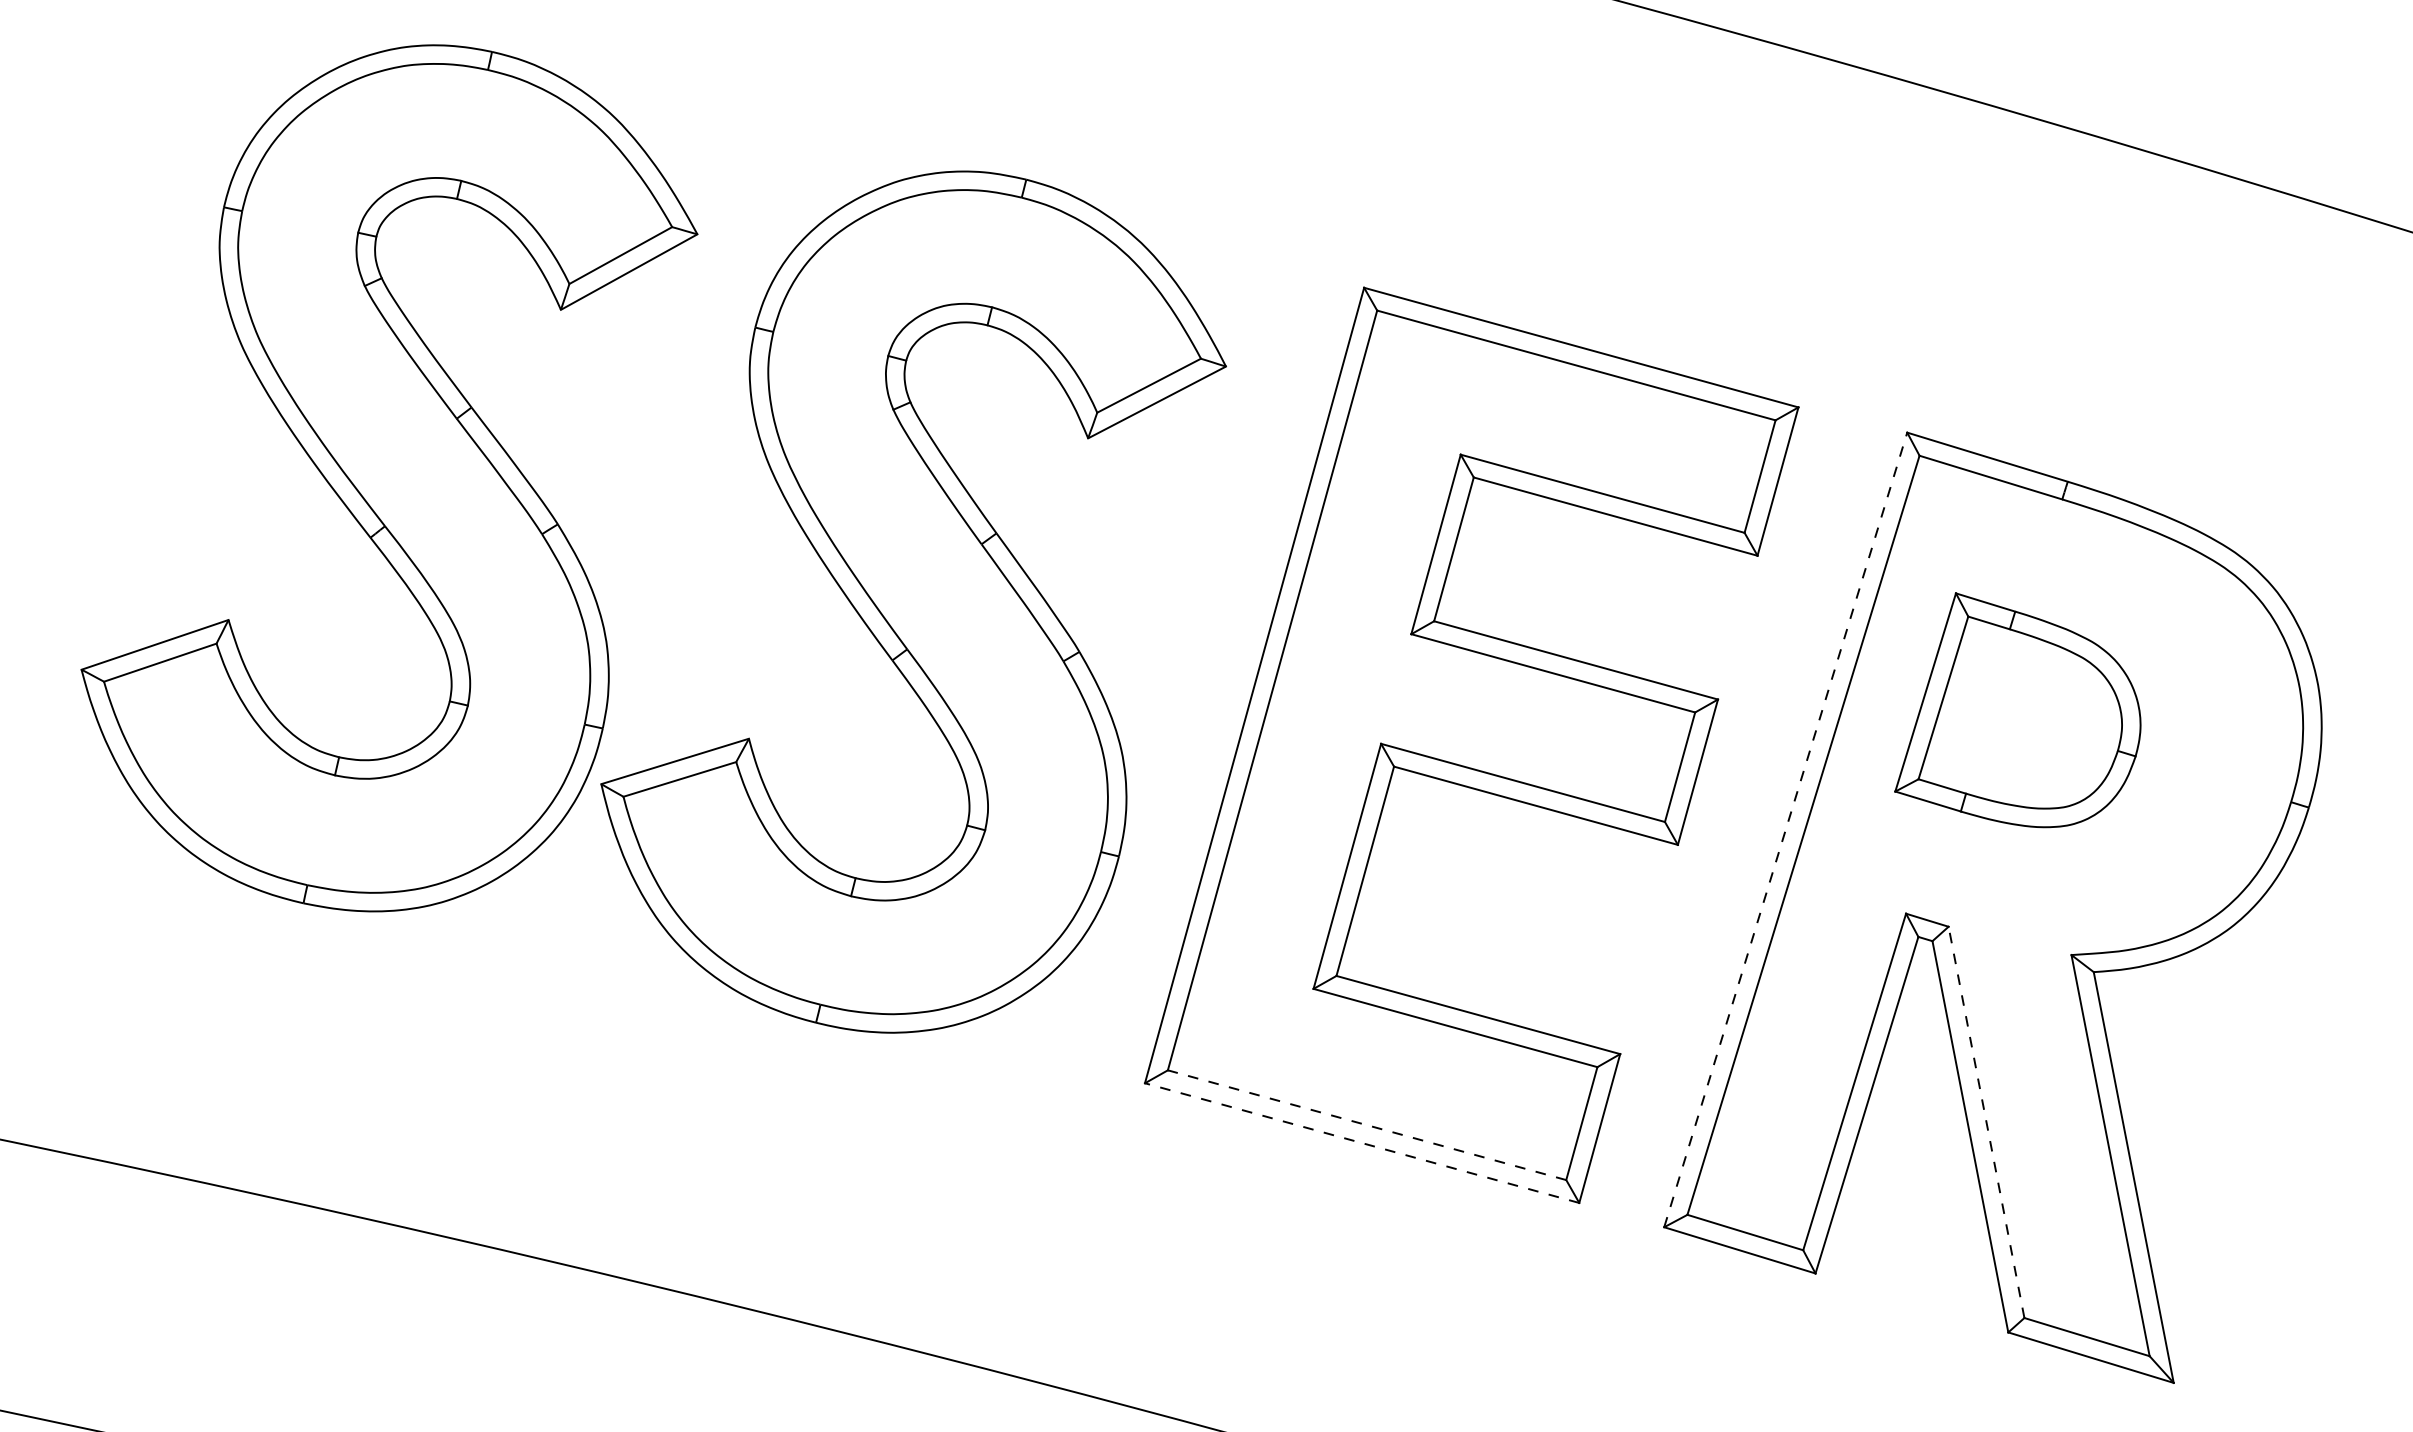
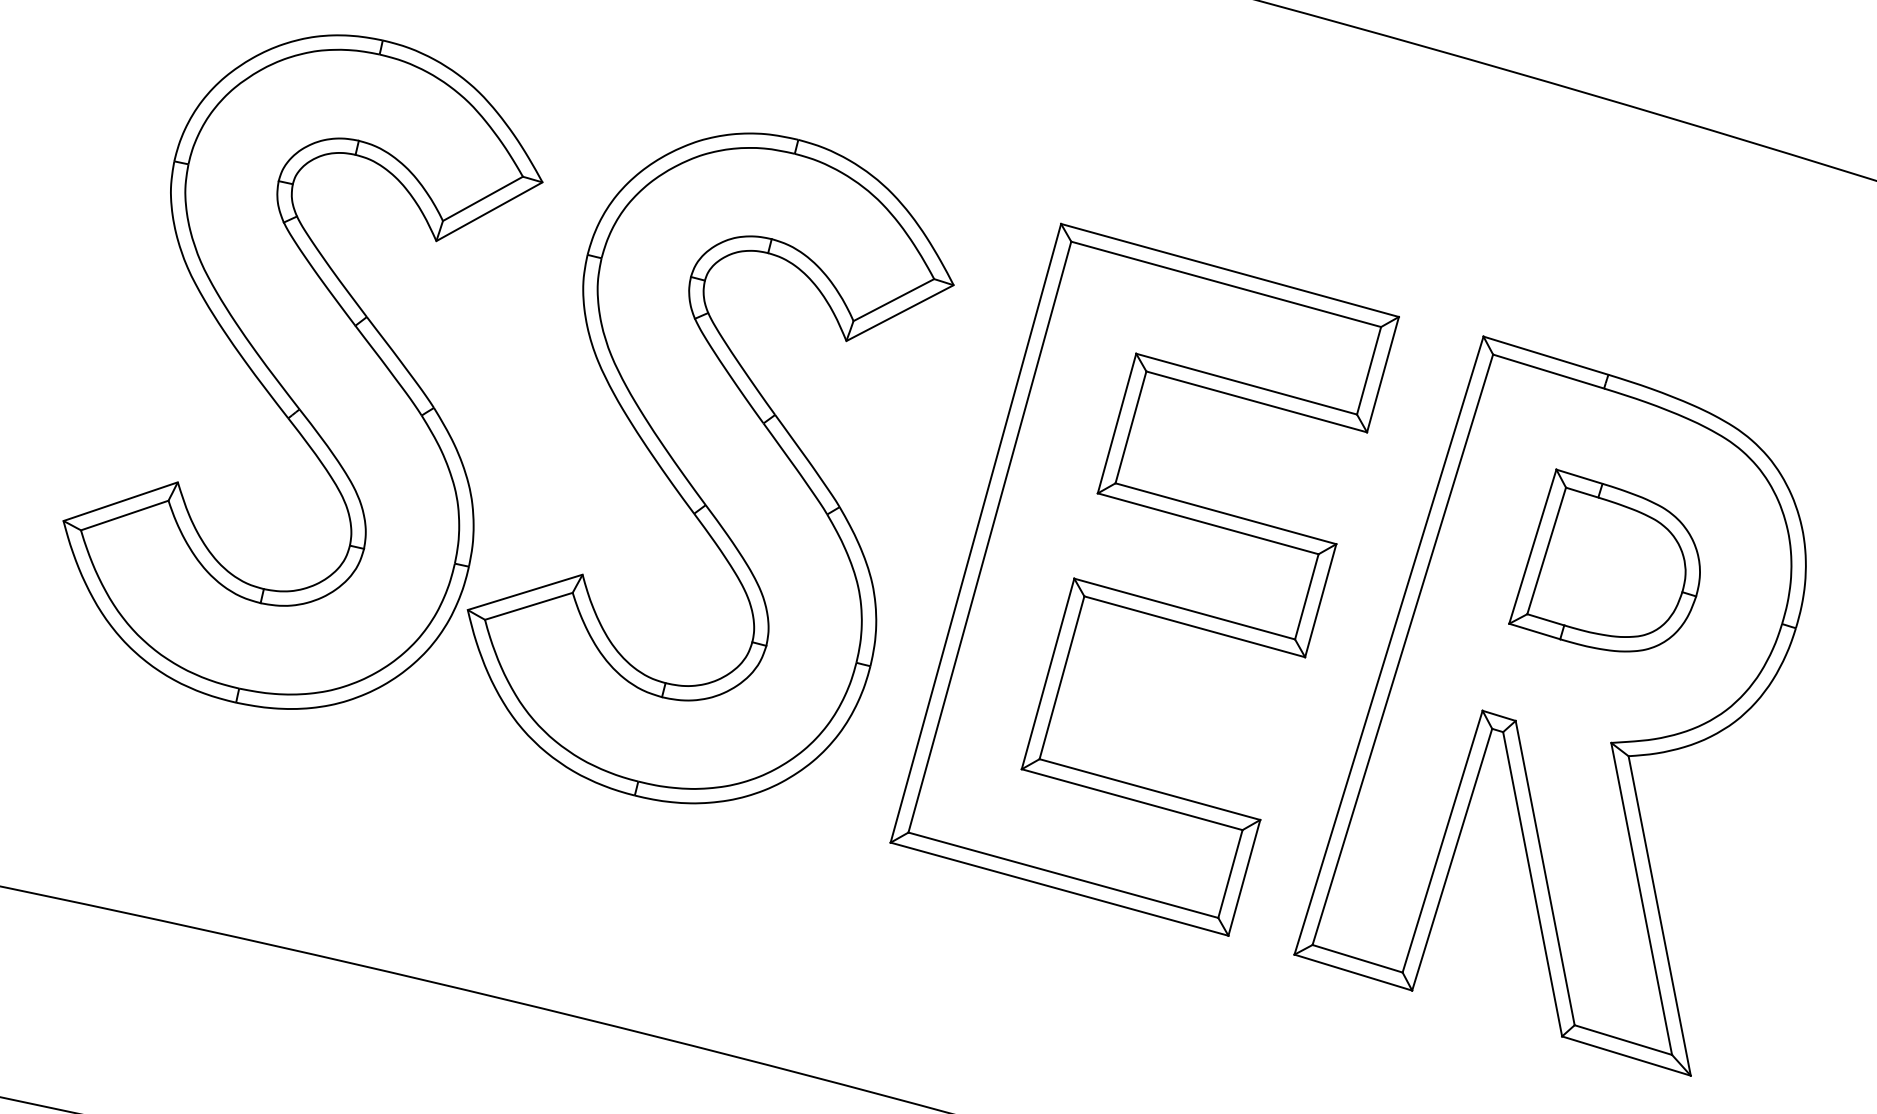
part: (2017, 710) -> (1604, 560), moved
line: (1786, 829) -> (1389, 645), dashed -> solid
line: (1986, 1122) -> (1545, 873), dashed -> solid
line: (1367, 1125) -> (1063, 875), dashed -> solid
line: (1362, 1143) -> (1059, 889), dashed -> solid

